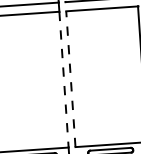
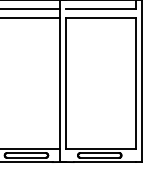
line: (70, 78) -> (66, 82), dashed -> solid
line: (63, 79) -> (59, 83), dashed -> solid

